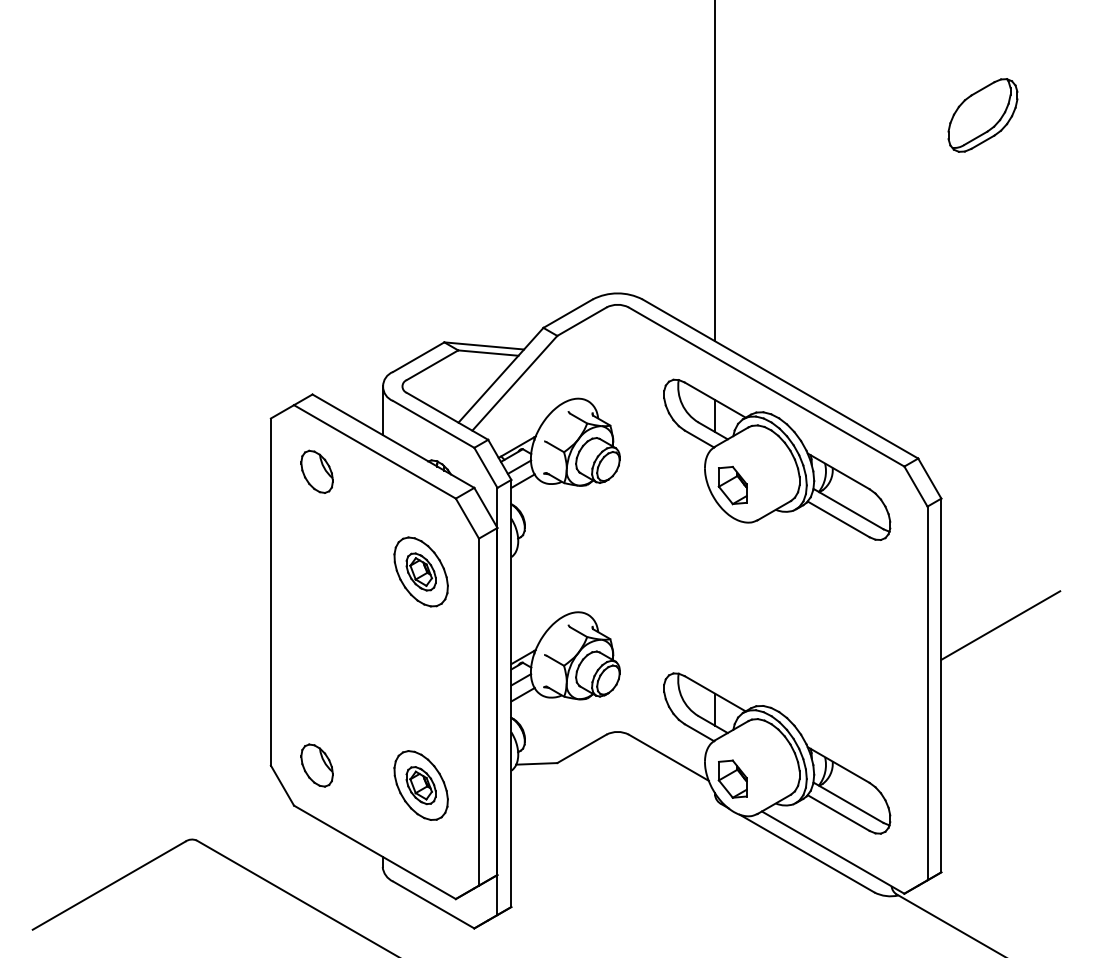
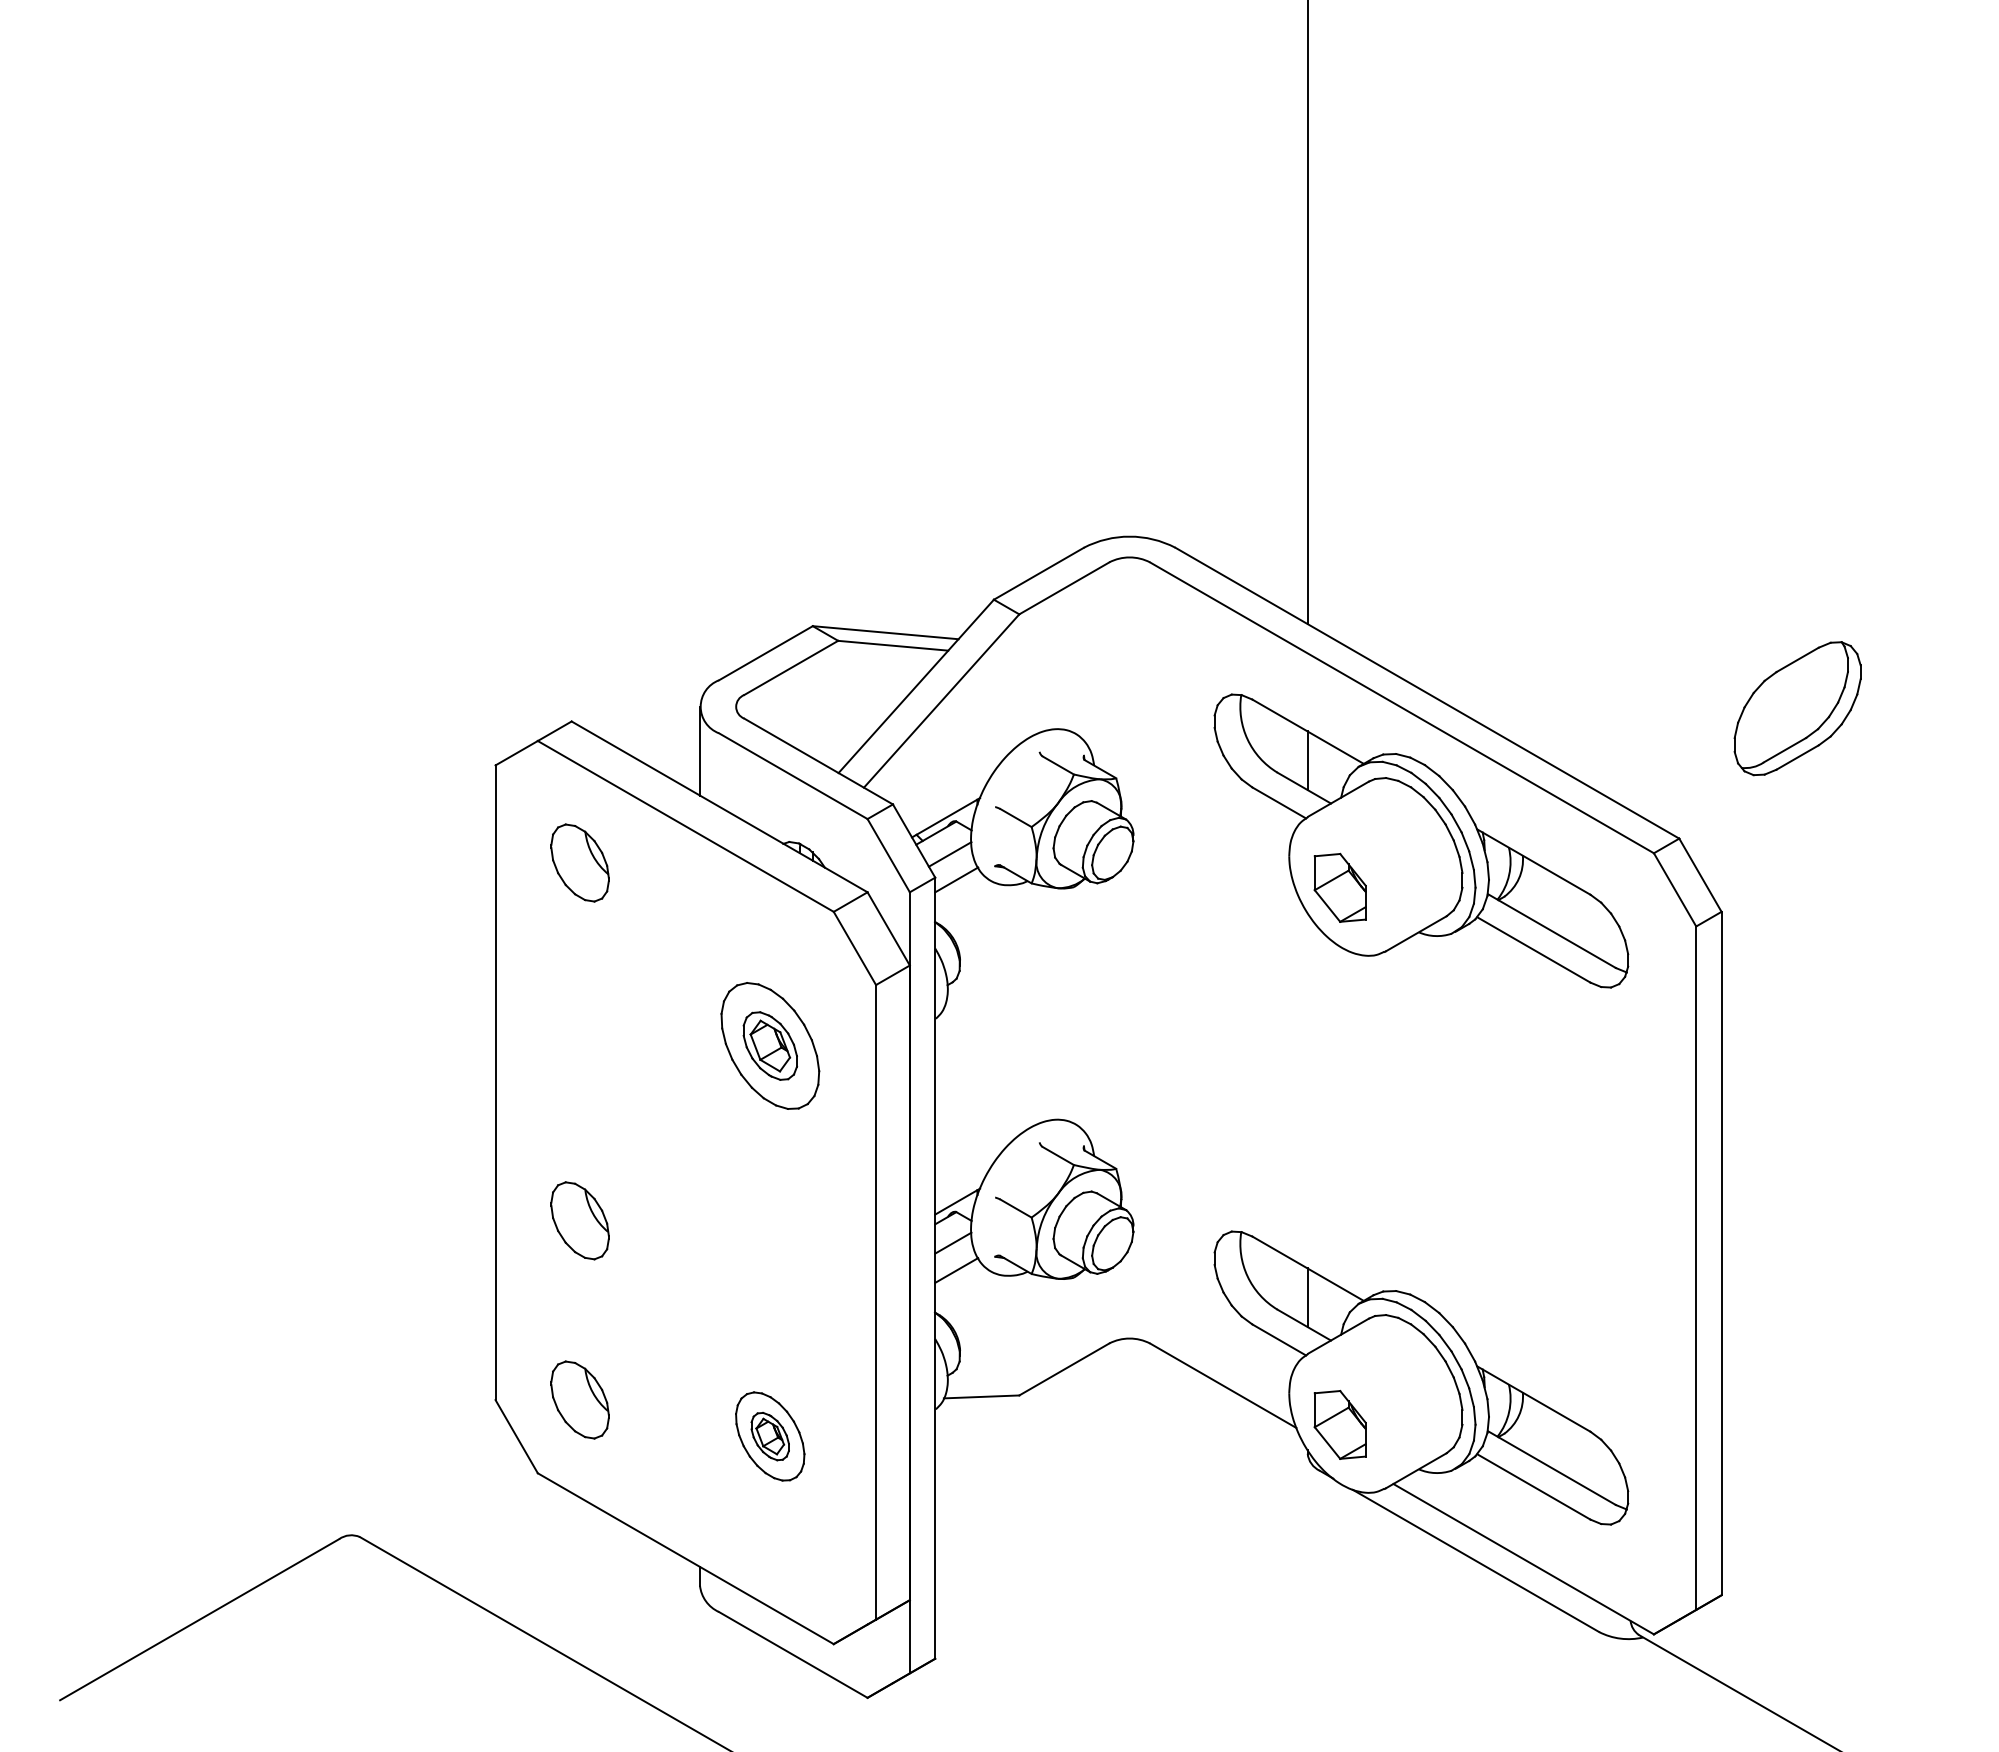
part: (982, 115) -> (1796, 708), moved
line: (1000, 625) -> (1829, 1143), removed
part: (316, 667) -> (578, 1220), added
part: (420, 785) -> (769, 1436), size x0.7

